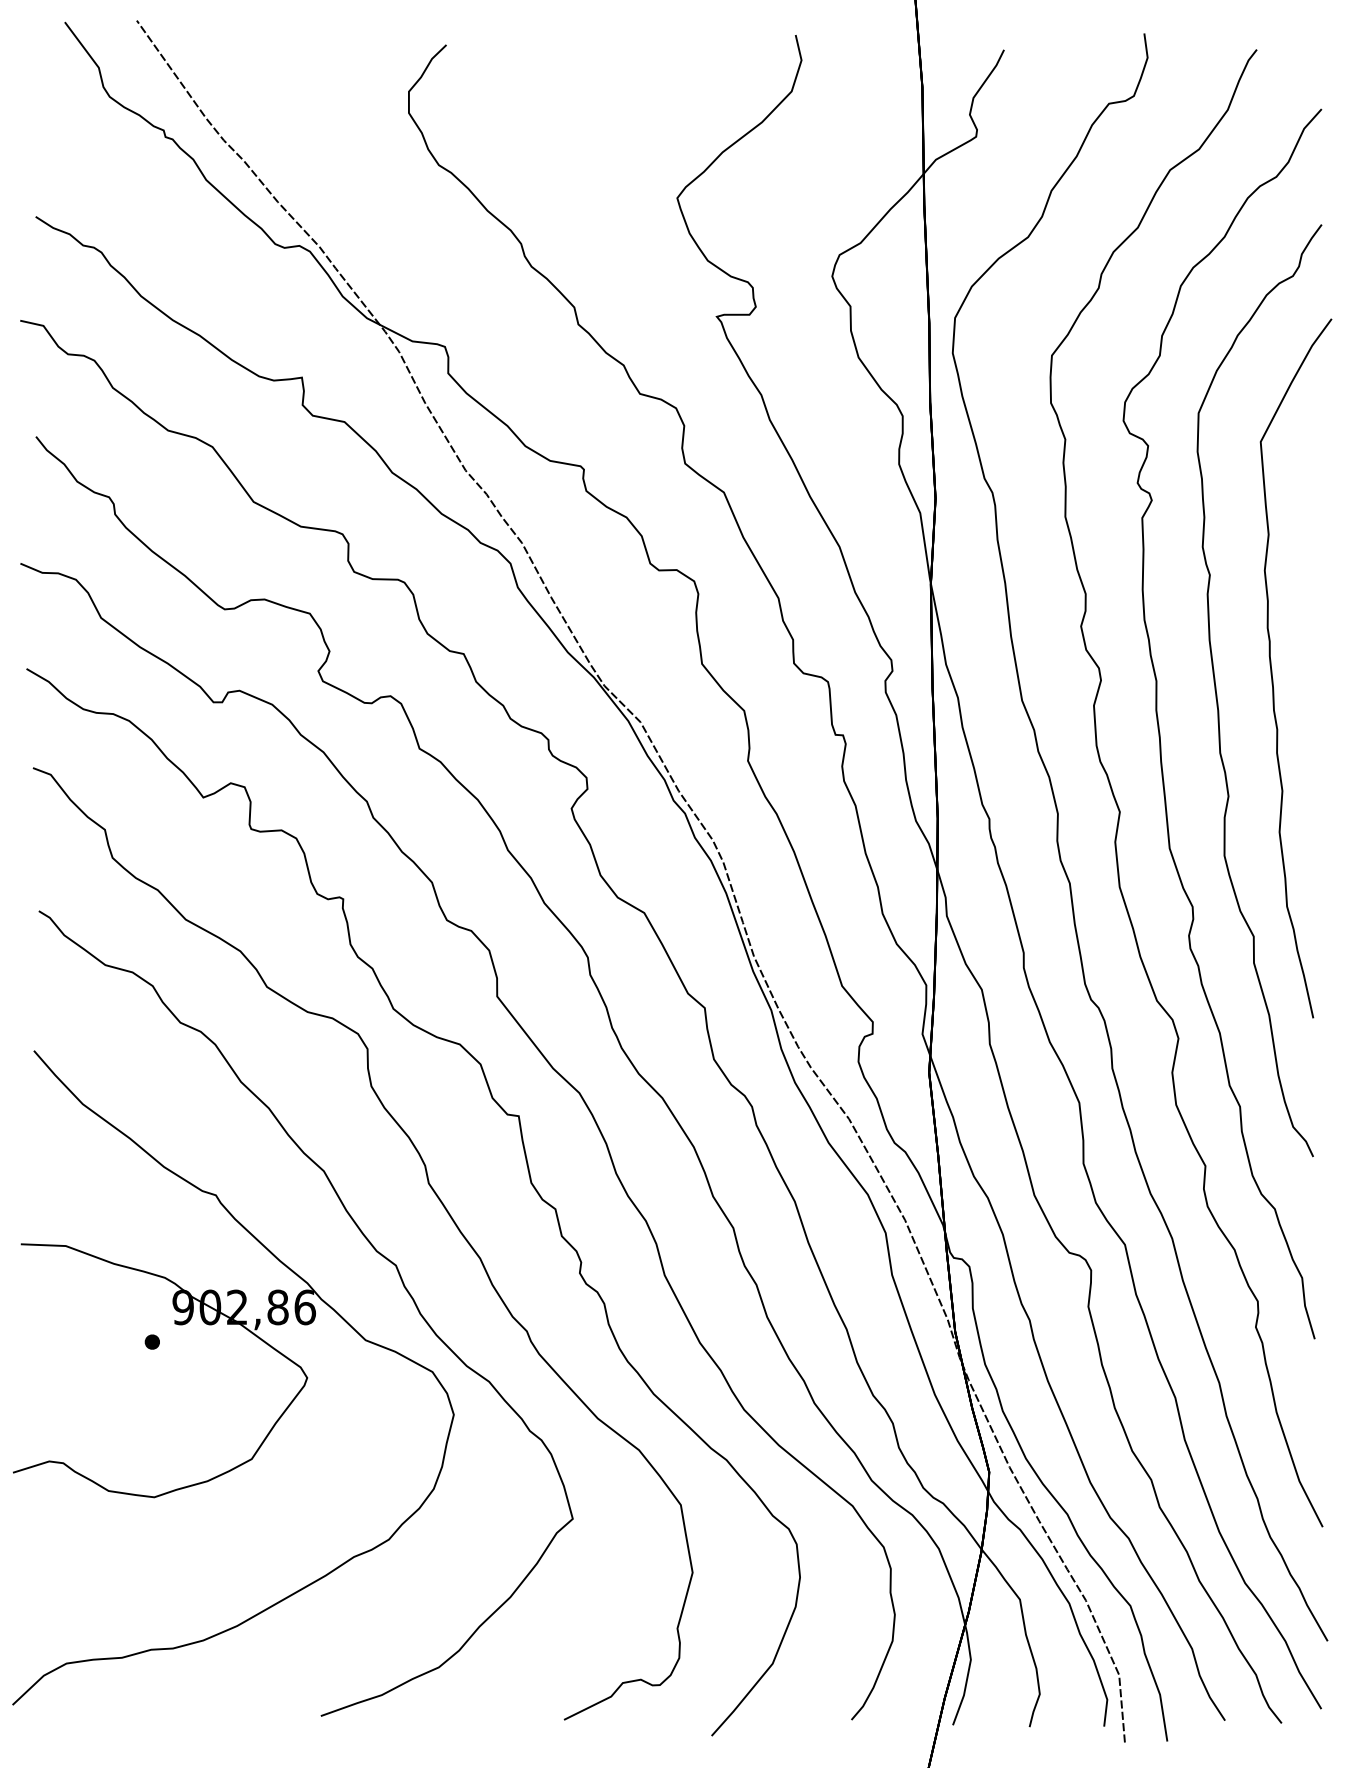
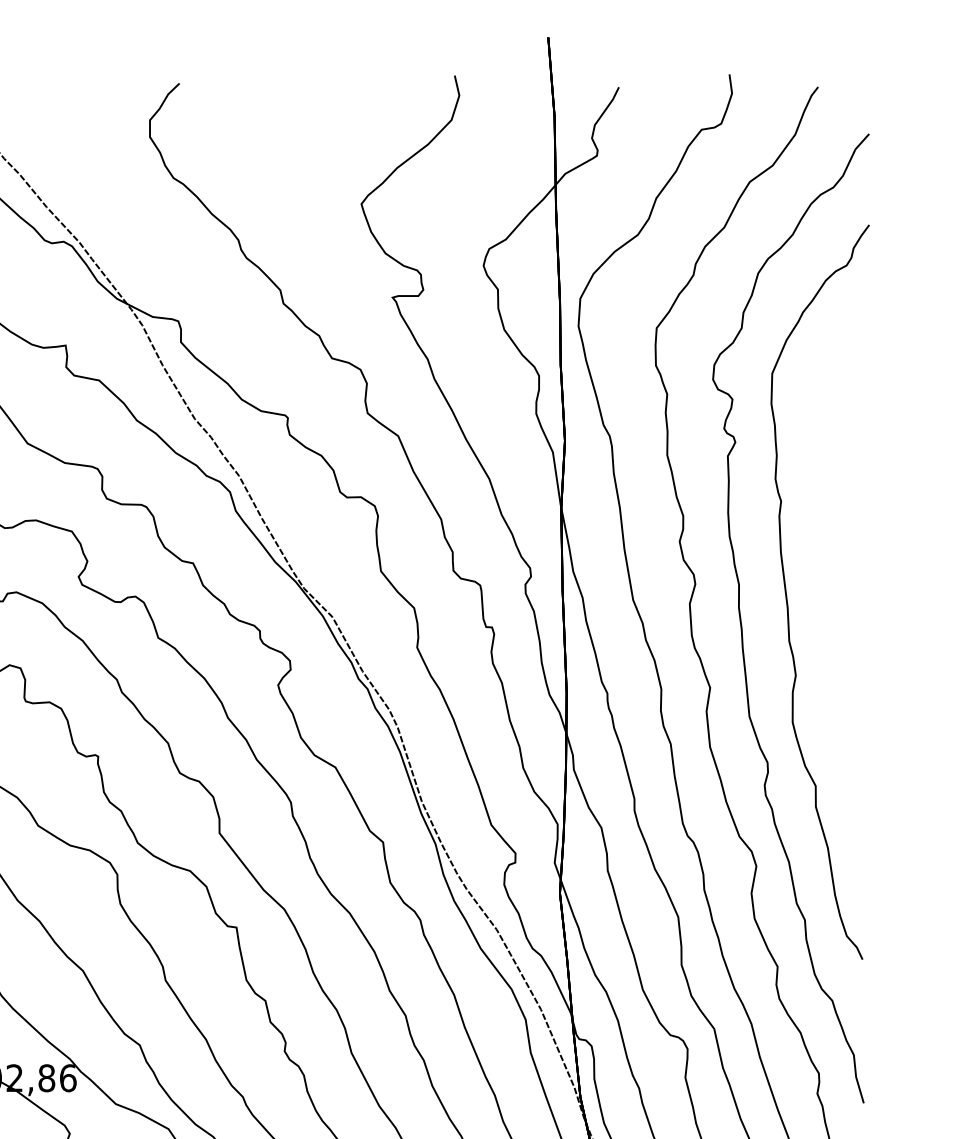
curve: (1272, 669) -> (830, 575), removed

